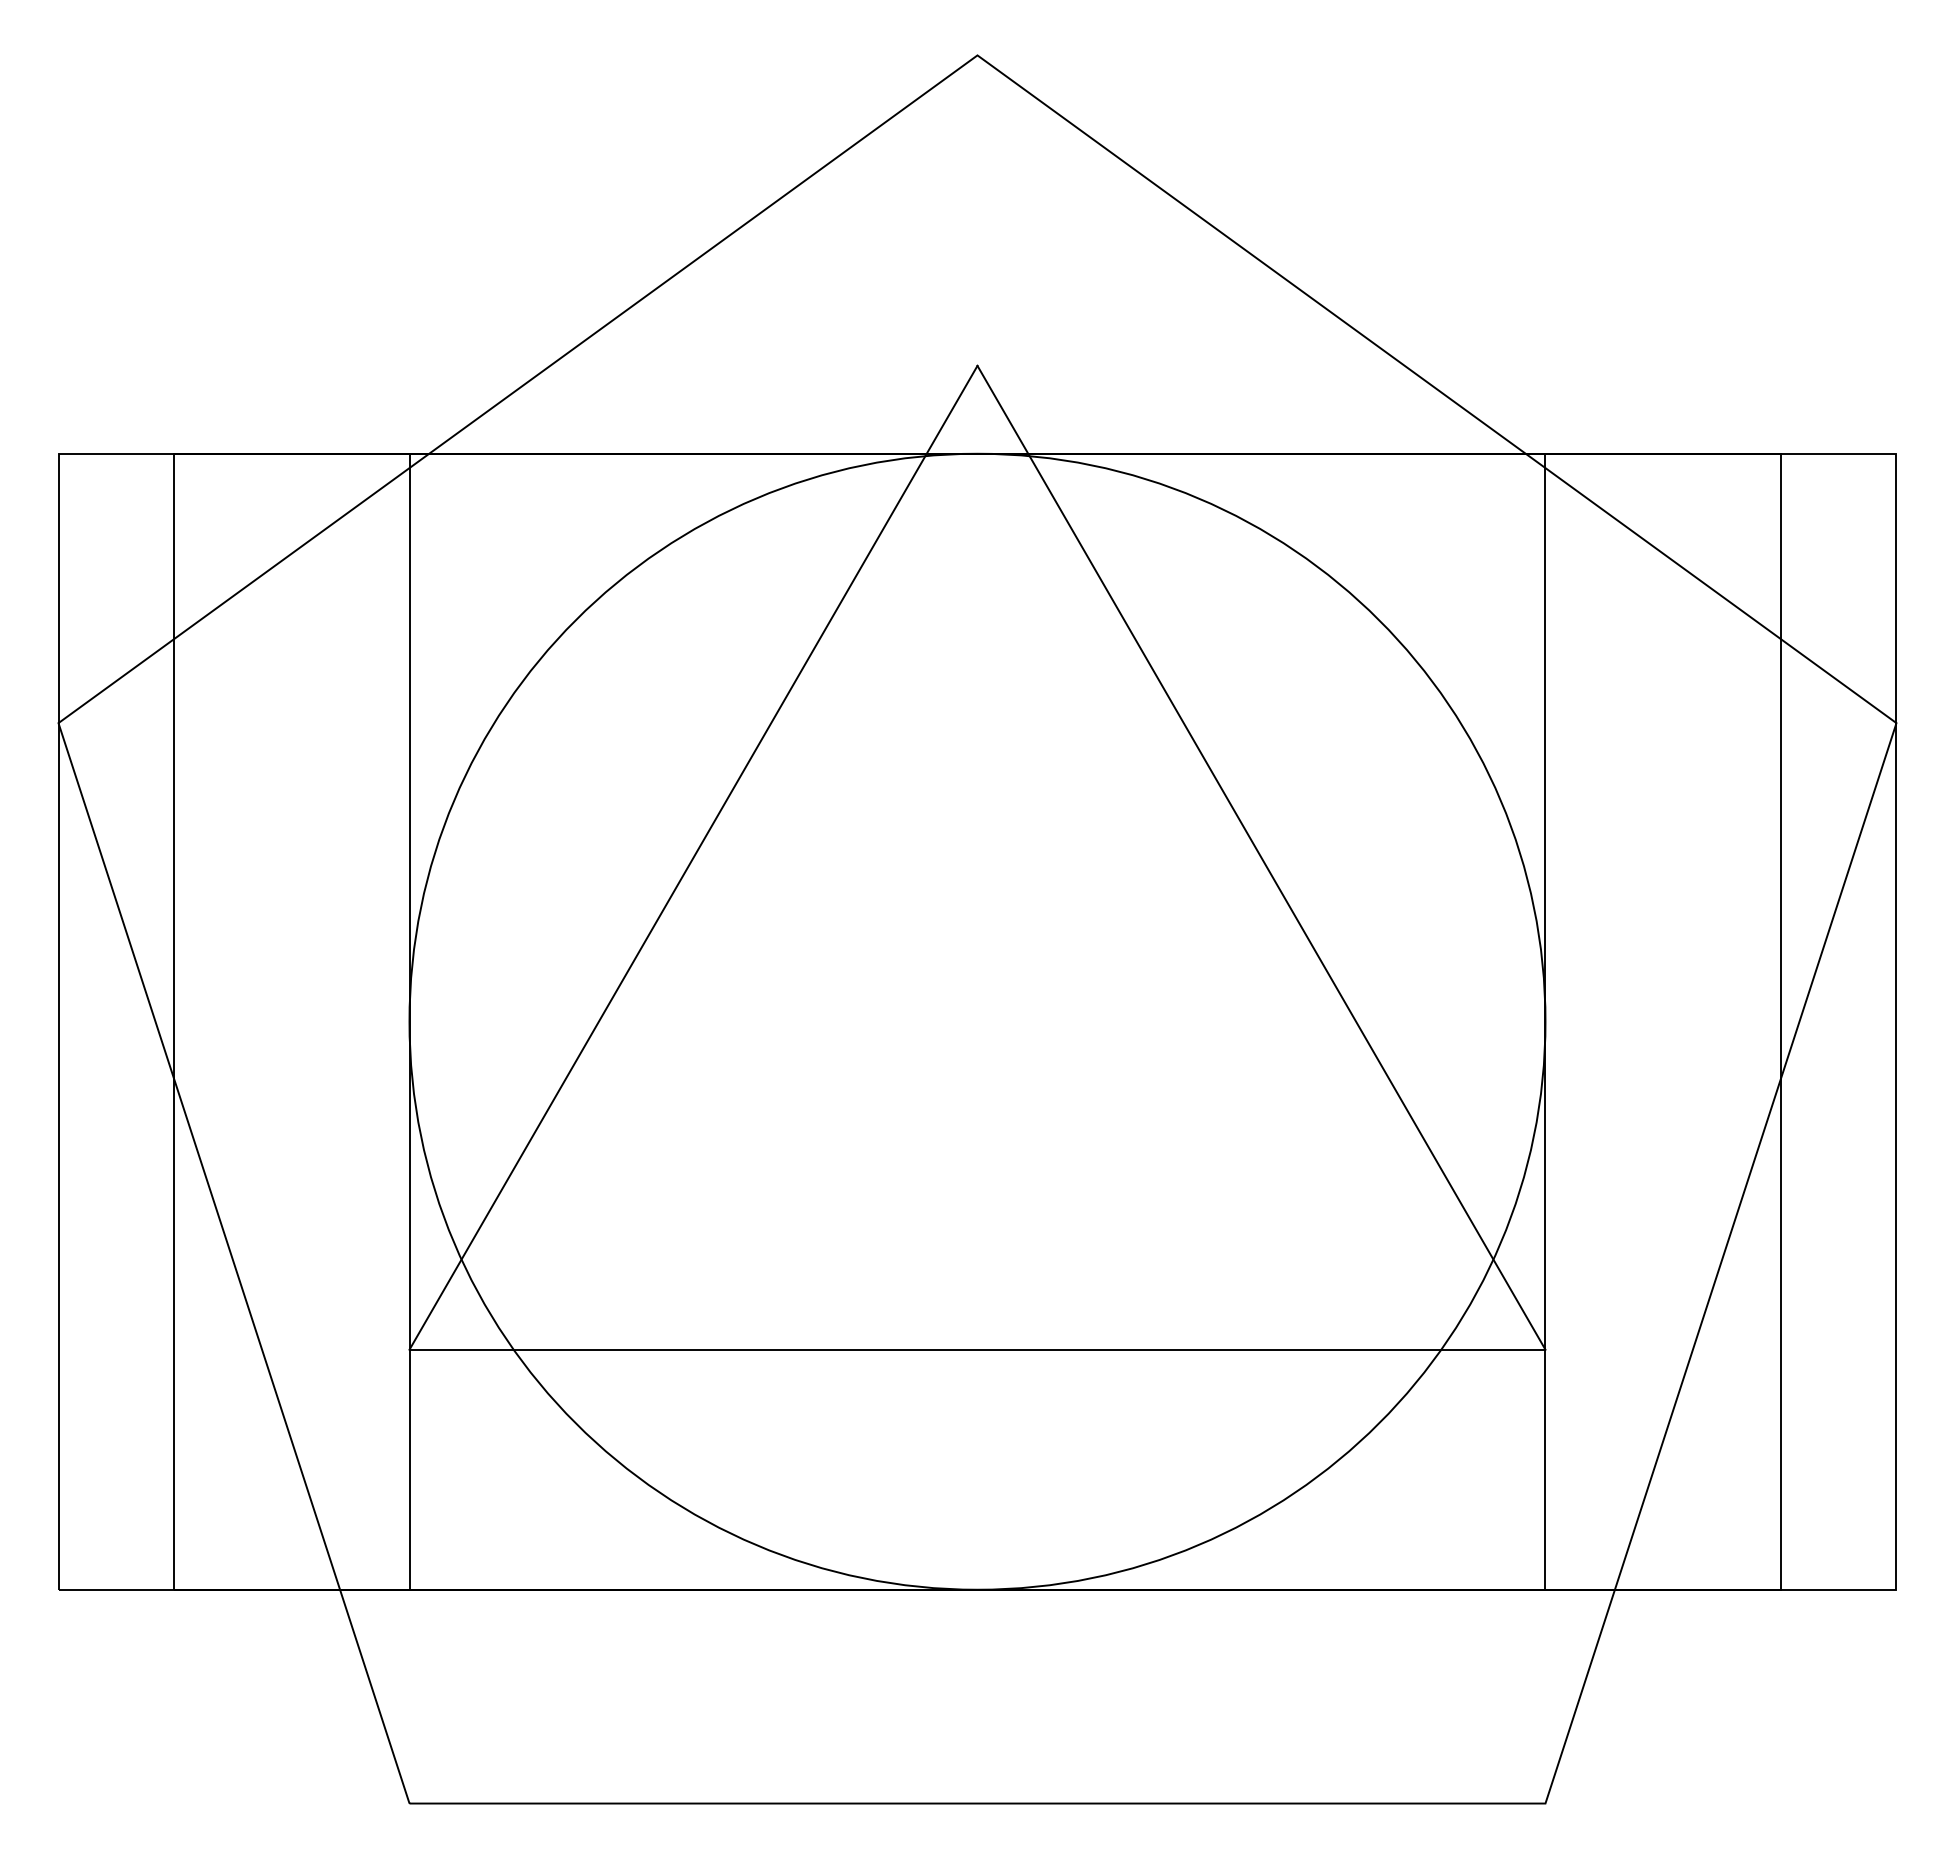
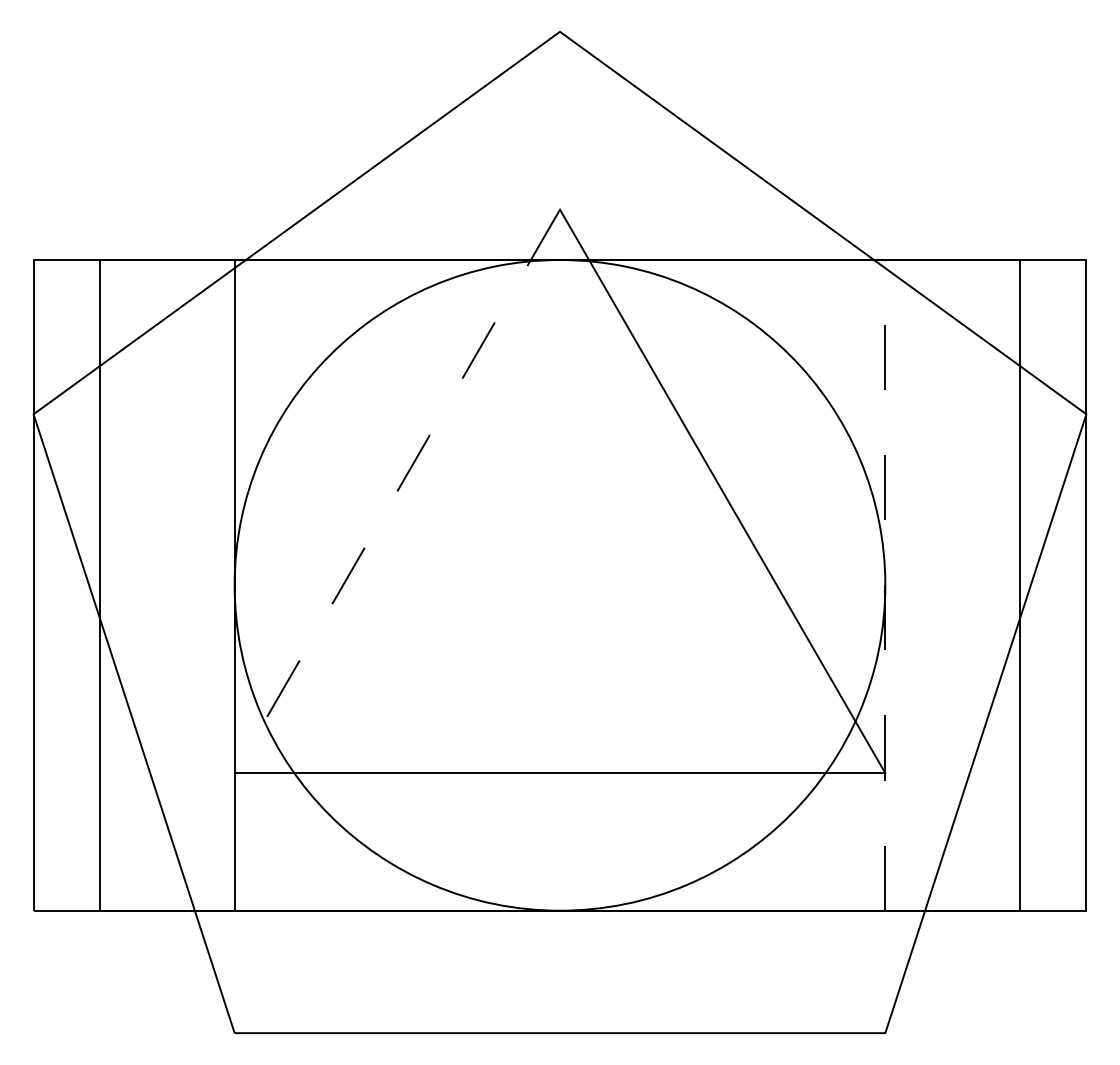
line: (693, 857) -> (397, 491), solid -> dashed
line: (1545, 1020) -> (885, 584), solid -> dashed

